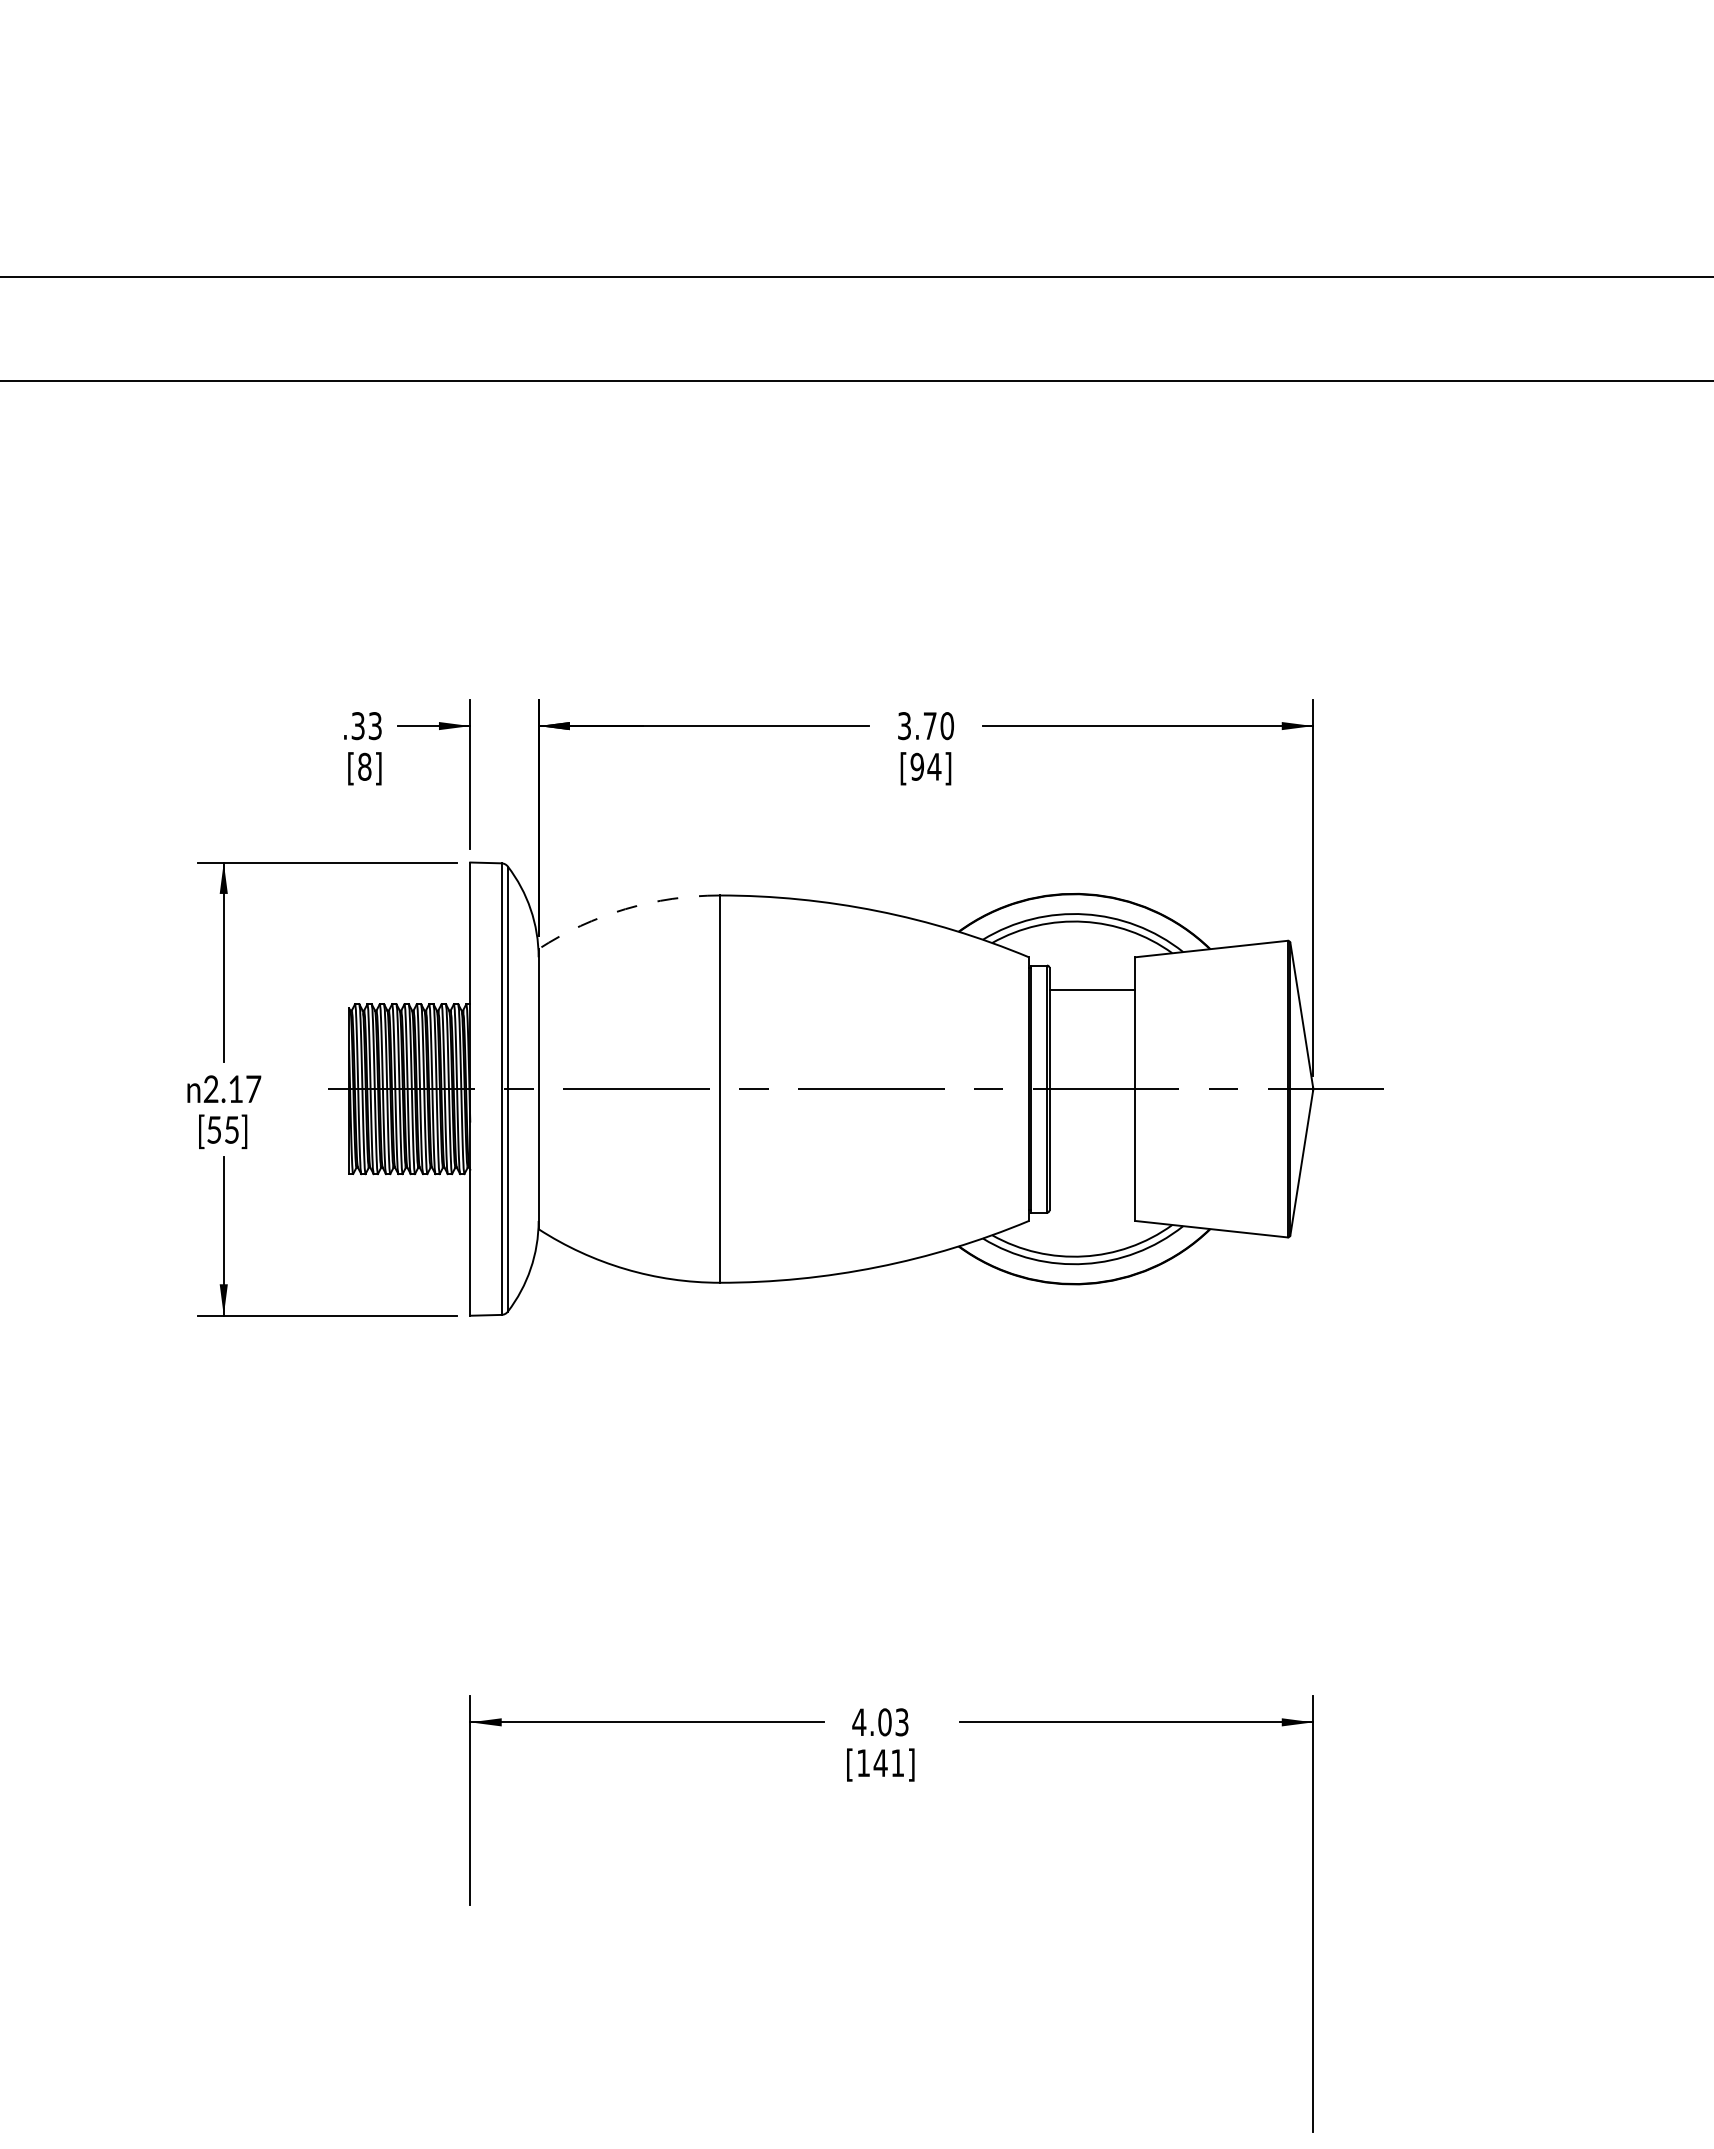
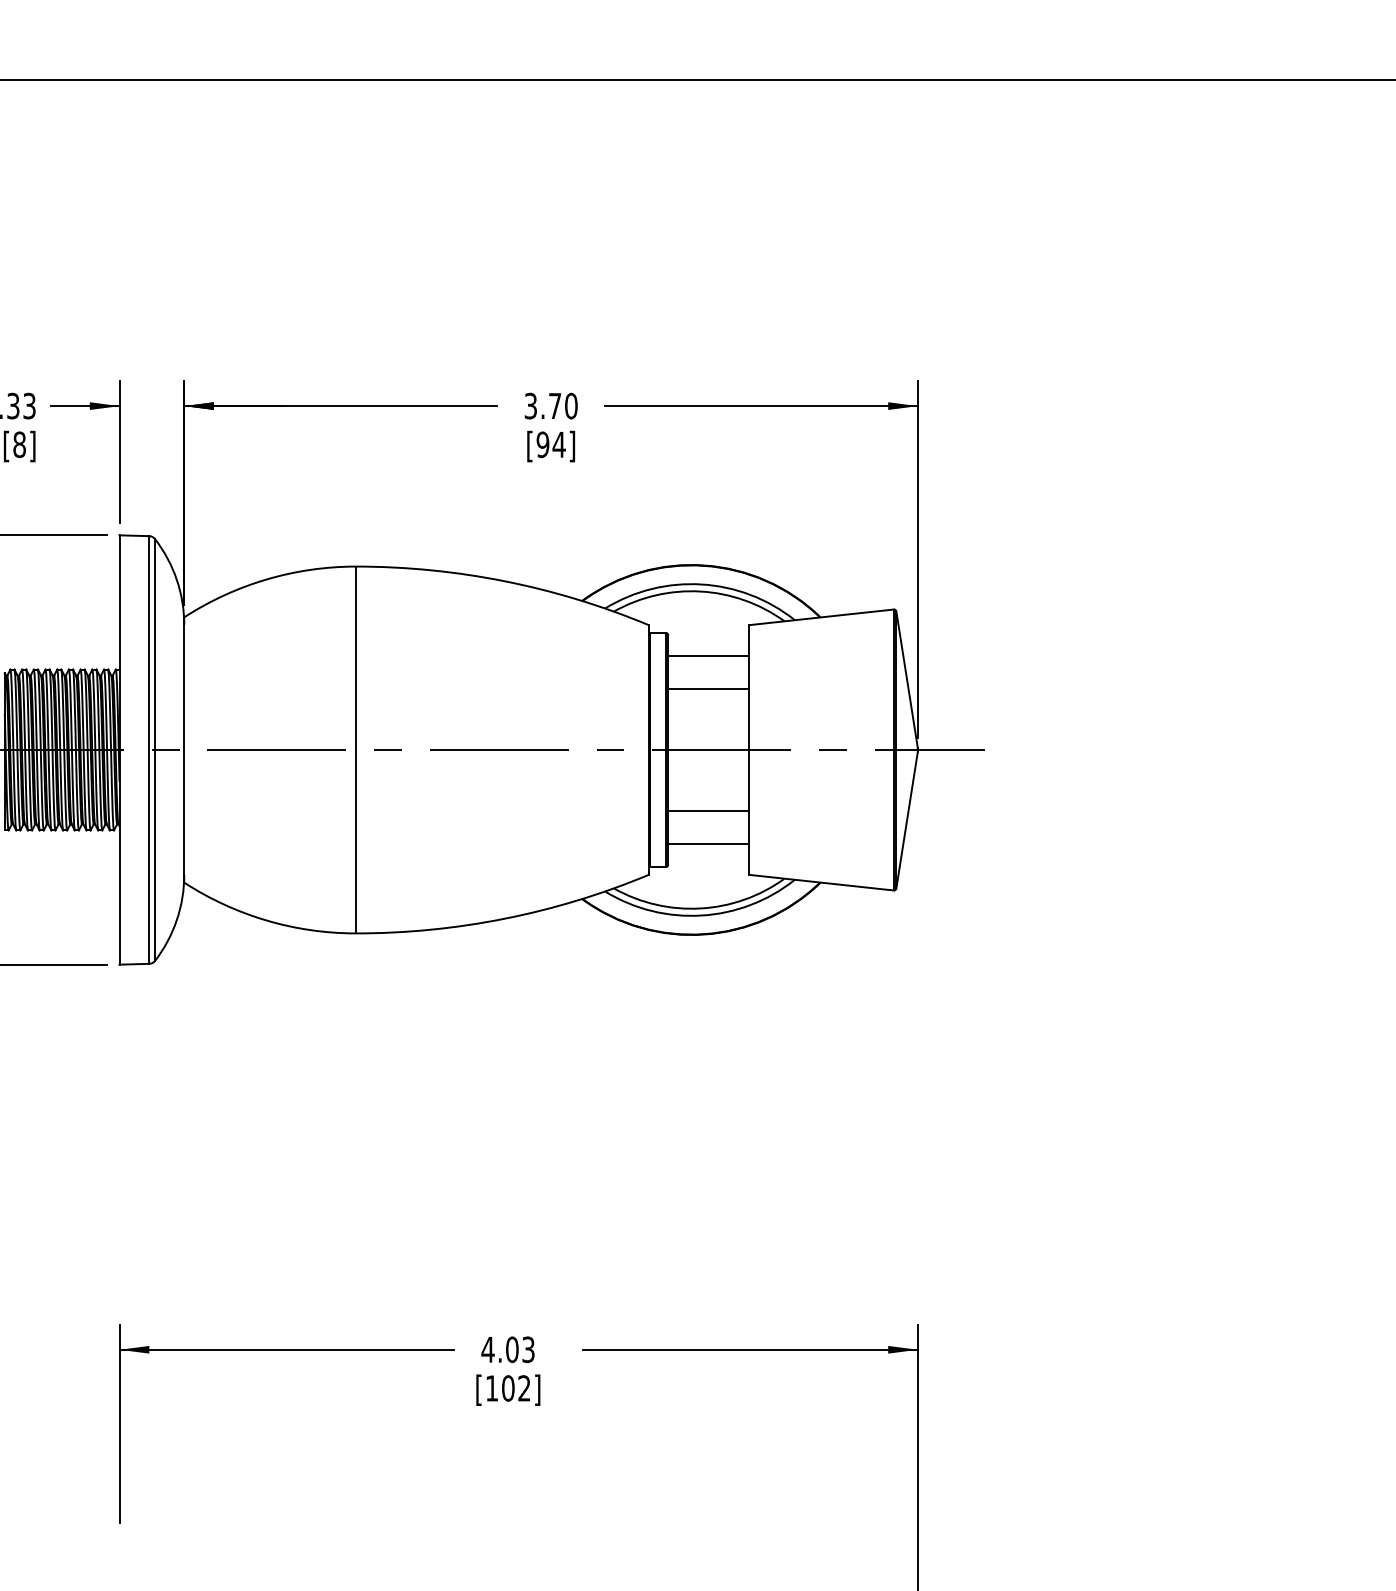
arc: (625, 909) -> (266, 579), dashed -> solid
line: (1092, 1024) -> (708, 688), added
line: (1092, 1153) -> (708, 810), added
line: (1092, 1188) -> (708, 844), added
text: (888, 1763) -> (515, 1388), [141] -> [102]

